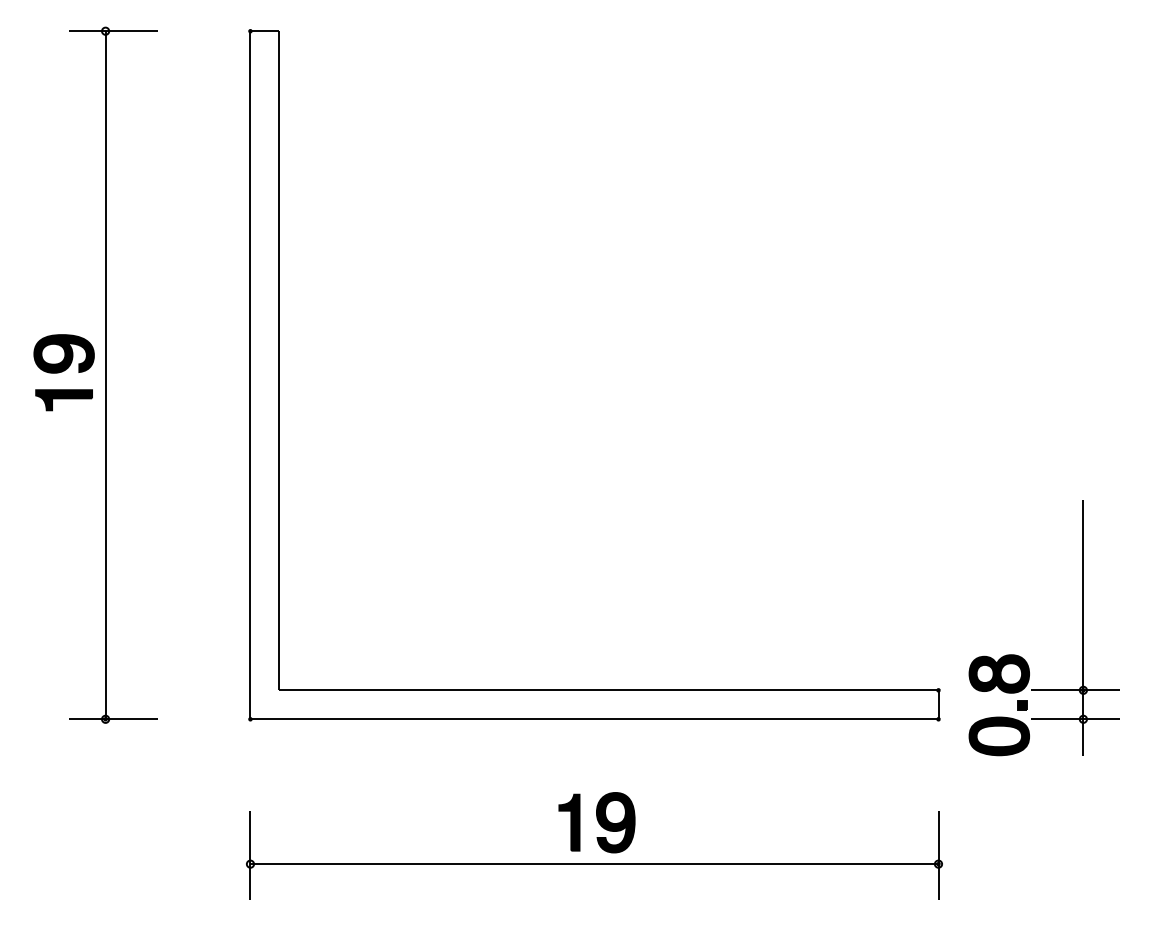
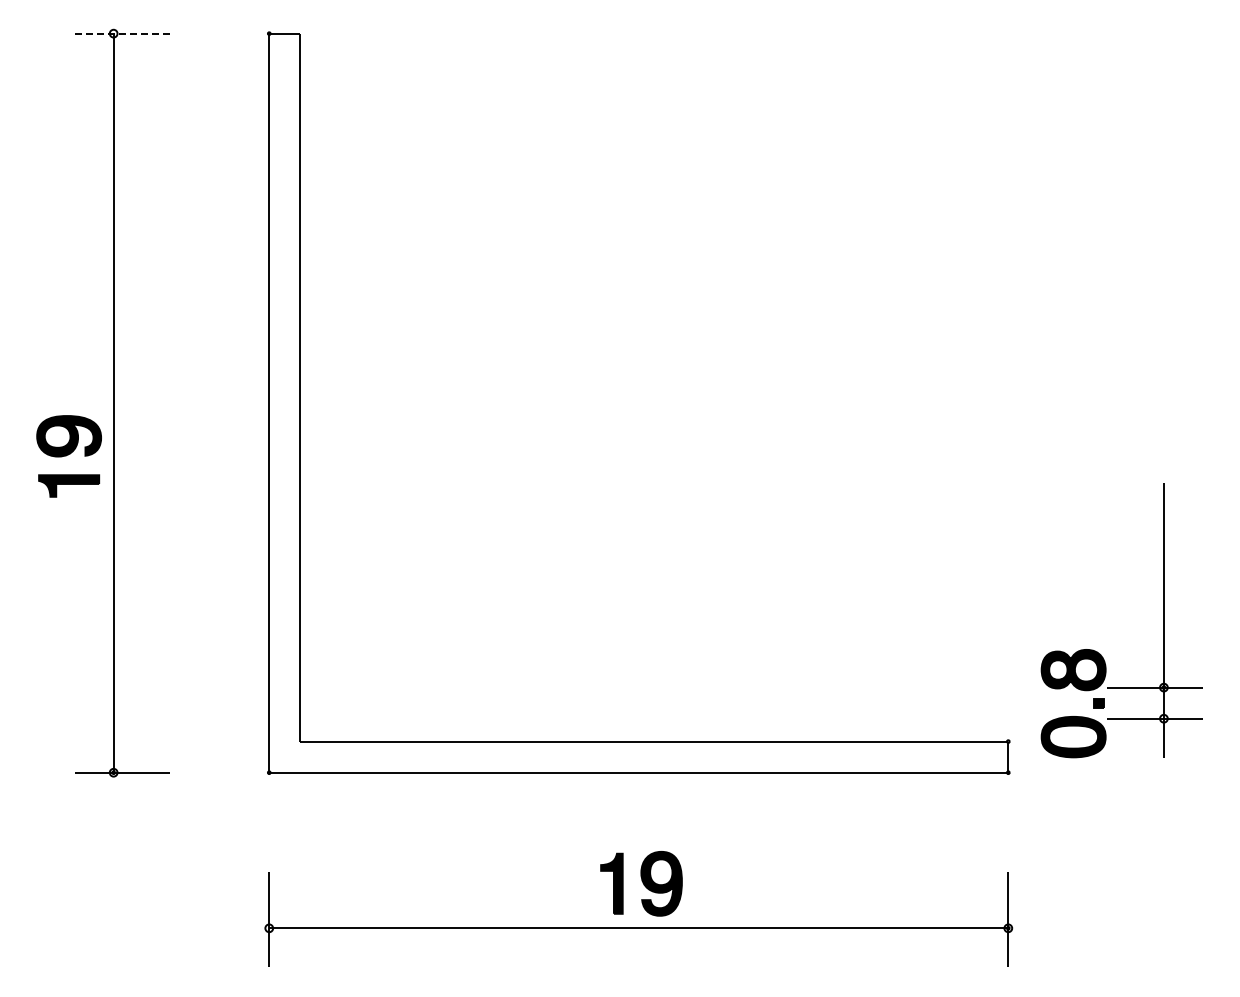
line: (113, 31) -> (122, 33), solid -> dashed
part: (63, 372) -> (68, 456), moved
part: (1024, 658) -> (1100, 653), moved

